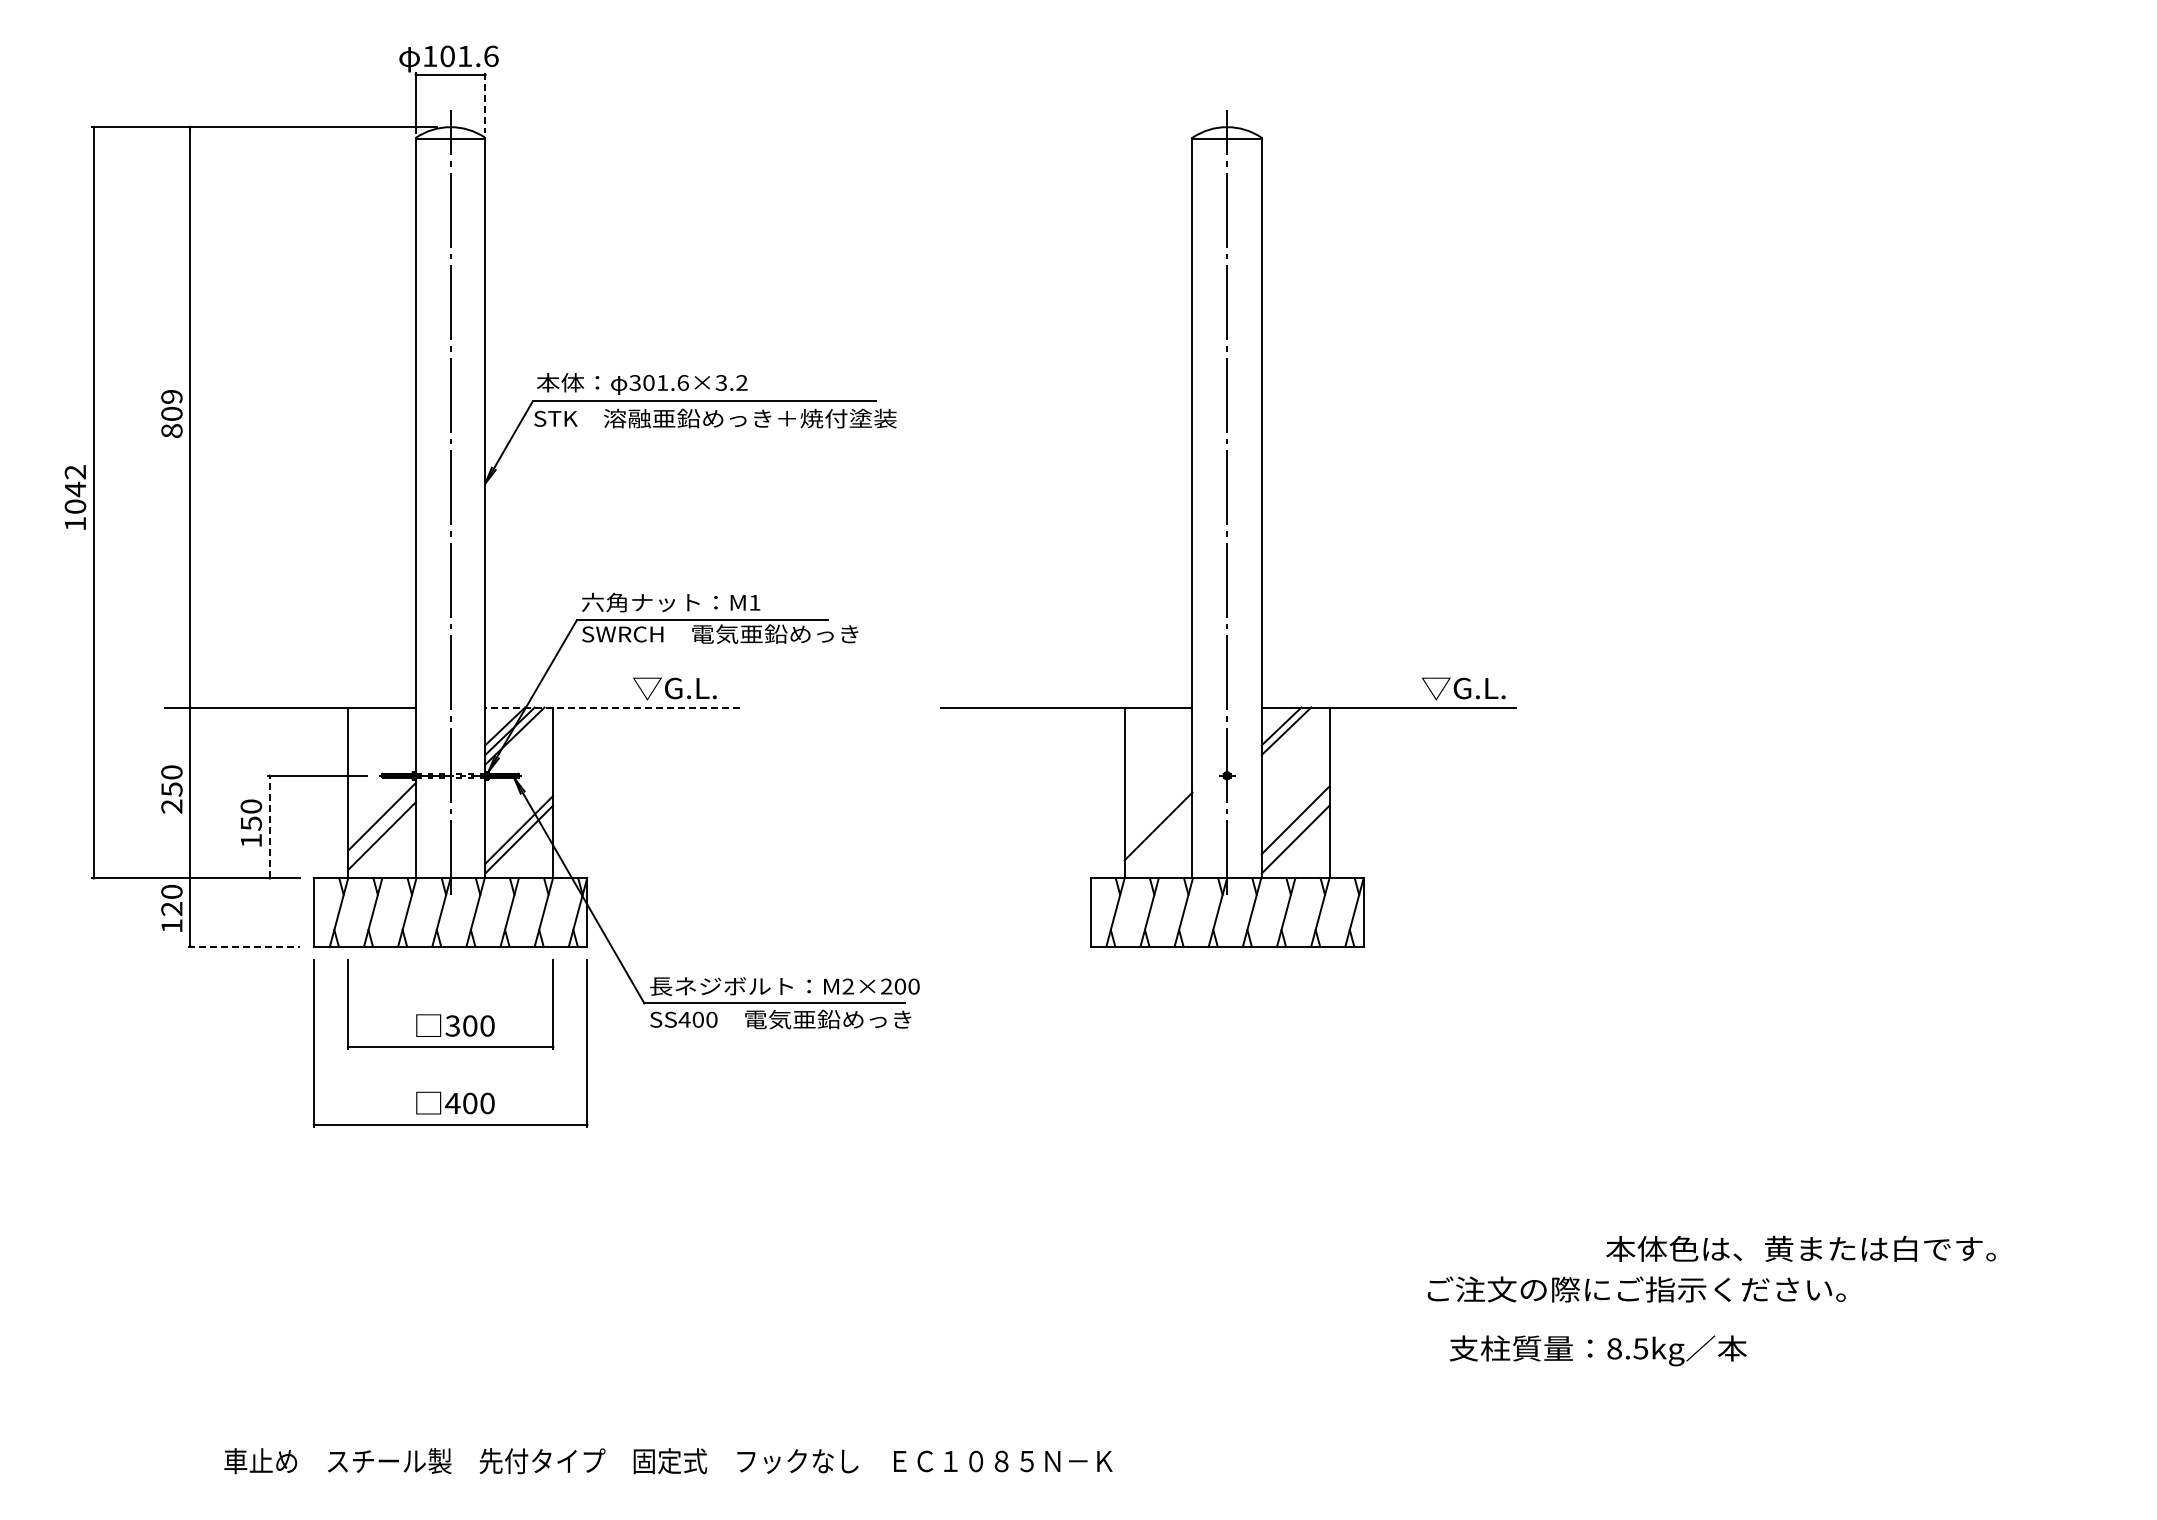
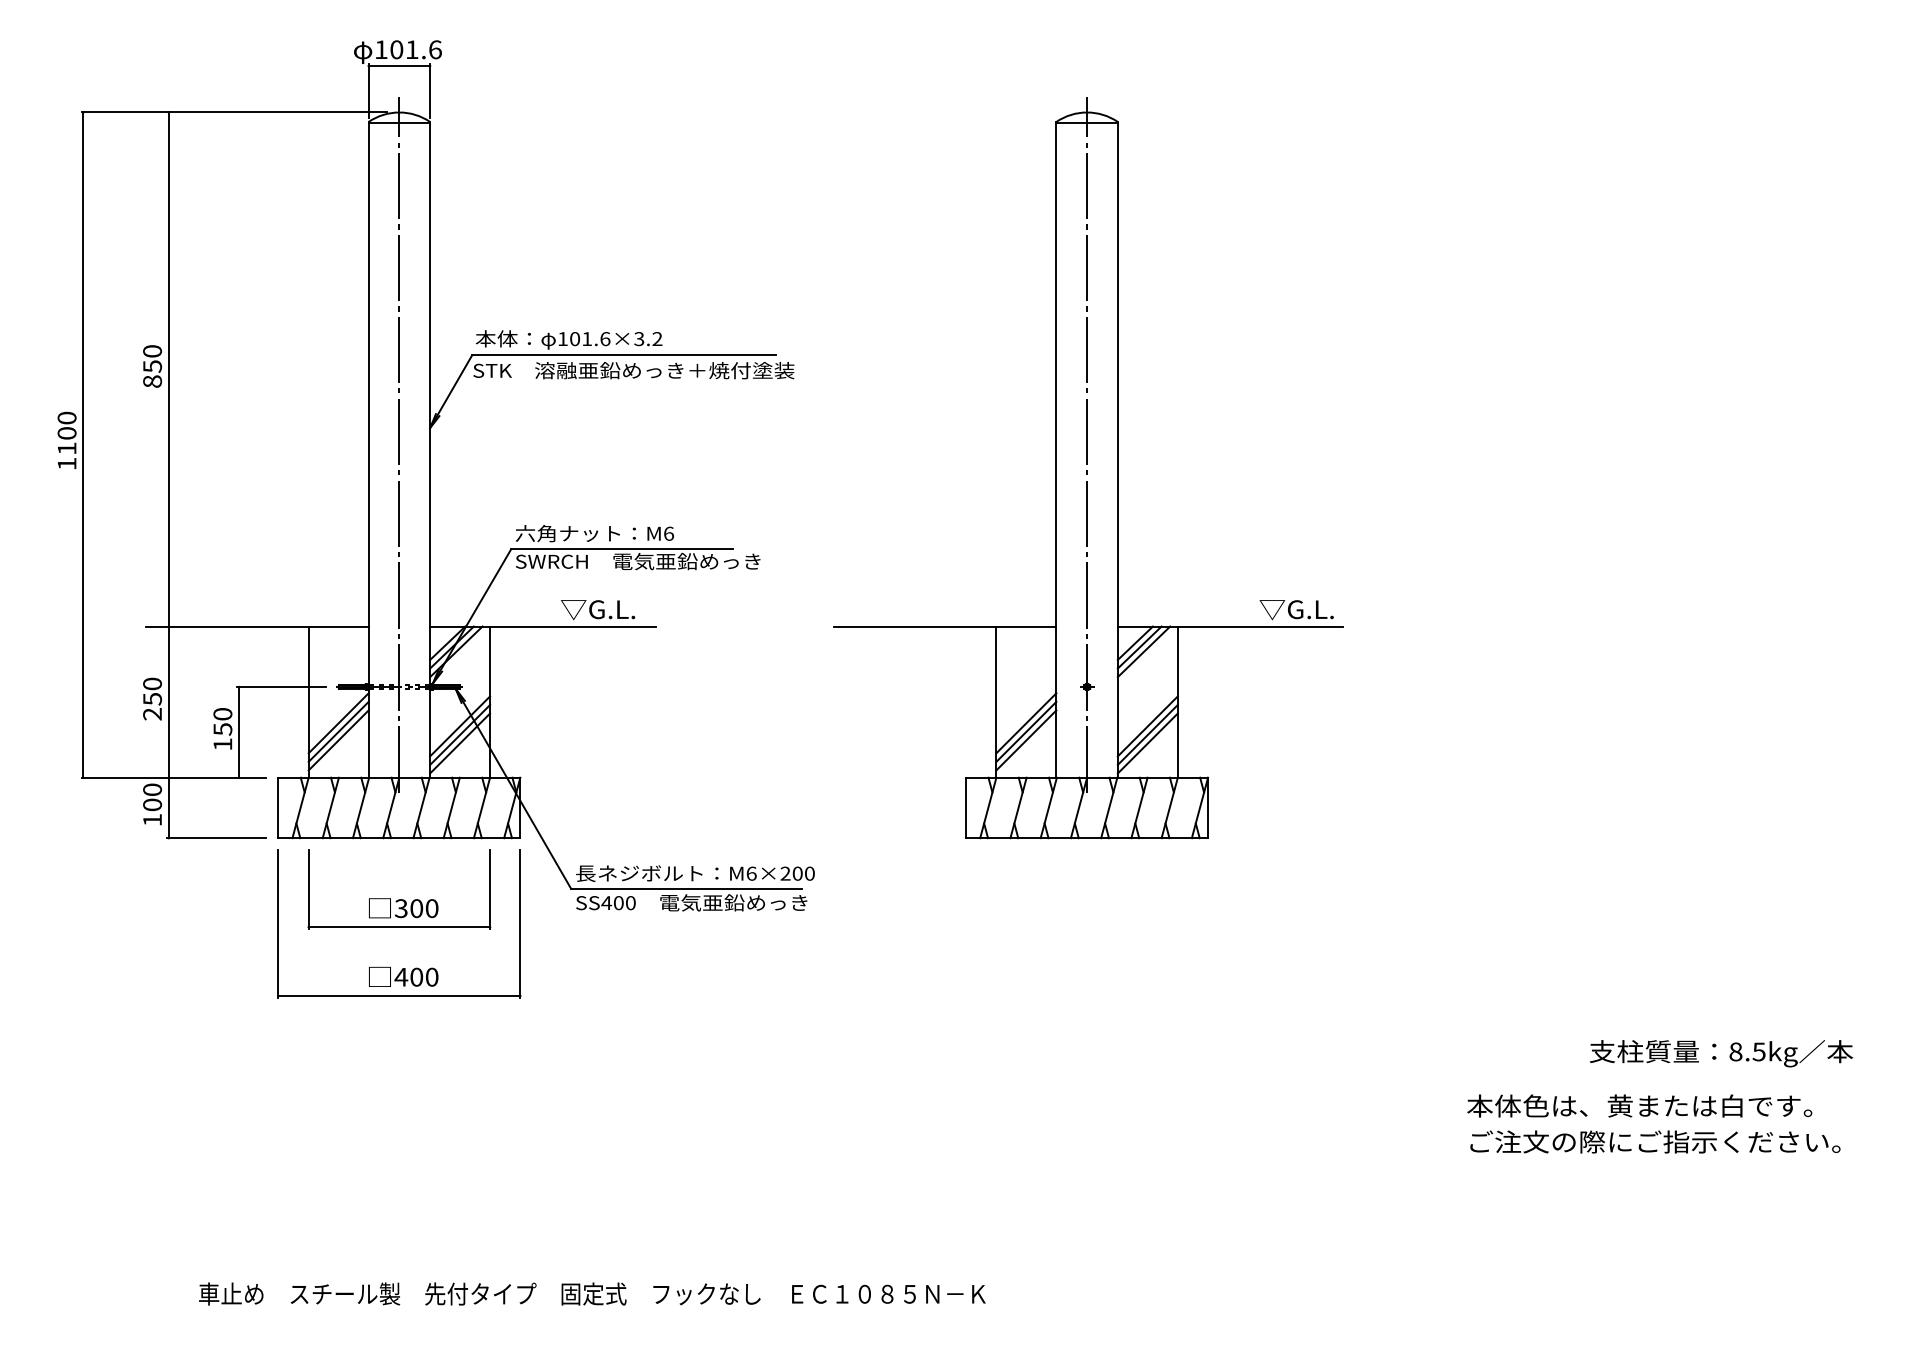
line: (485, 103) -> (430, 91), dashed -> solid
text: (634, 382) -> (562, 338), 301.6×3.2 -> 101.6×3.2
text: (171, 405) -> (152, 359), 809 -> 850
text: (75, 489) -> (67, 433), 1042 -> 1100
text: (754, 602) -> (668, 533), M1 -> M6
line: (612, 707) -> (542, 626), dashed -> solid
line: (1290, 735) -> (1143, 651), added
line: (1158, 816) -> (1026, 723), added
line: (519, 820) -> (460, 726), added
line: (269, 826) -> (238, 731), dashed -> solid
line: (381, 826) -> (338, 731), added
line: (1295, 829) -> (1147, 734), added
line: (1158, 835) -> (1026, 739), added
text: (171, 909) -> (152, 805), 120 -> 100
line: (244, 946) -> (216, 838), dashed -> solid
text: (848, 986) -> (751, 873), M2×200 -> M6×200
text: (1800, 1248) -> (1639, 1105), moved
text: (1636, 1289) -> (1655, 1141), moved
text: (1597, 1350) -> (1720, 1053), moved

